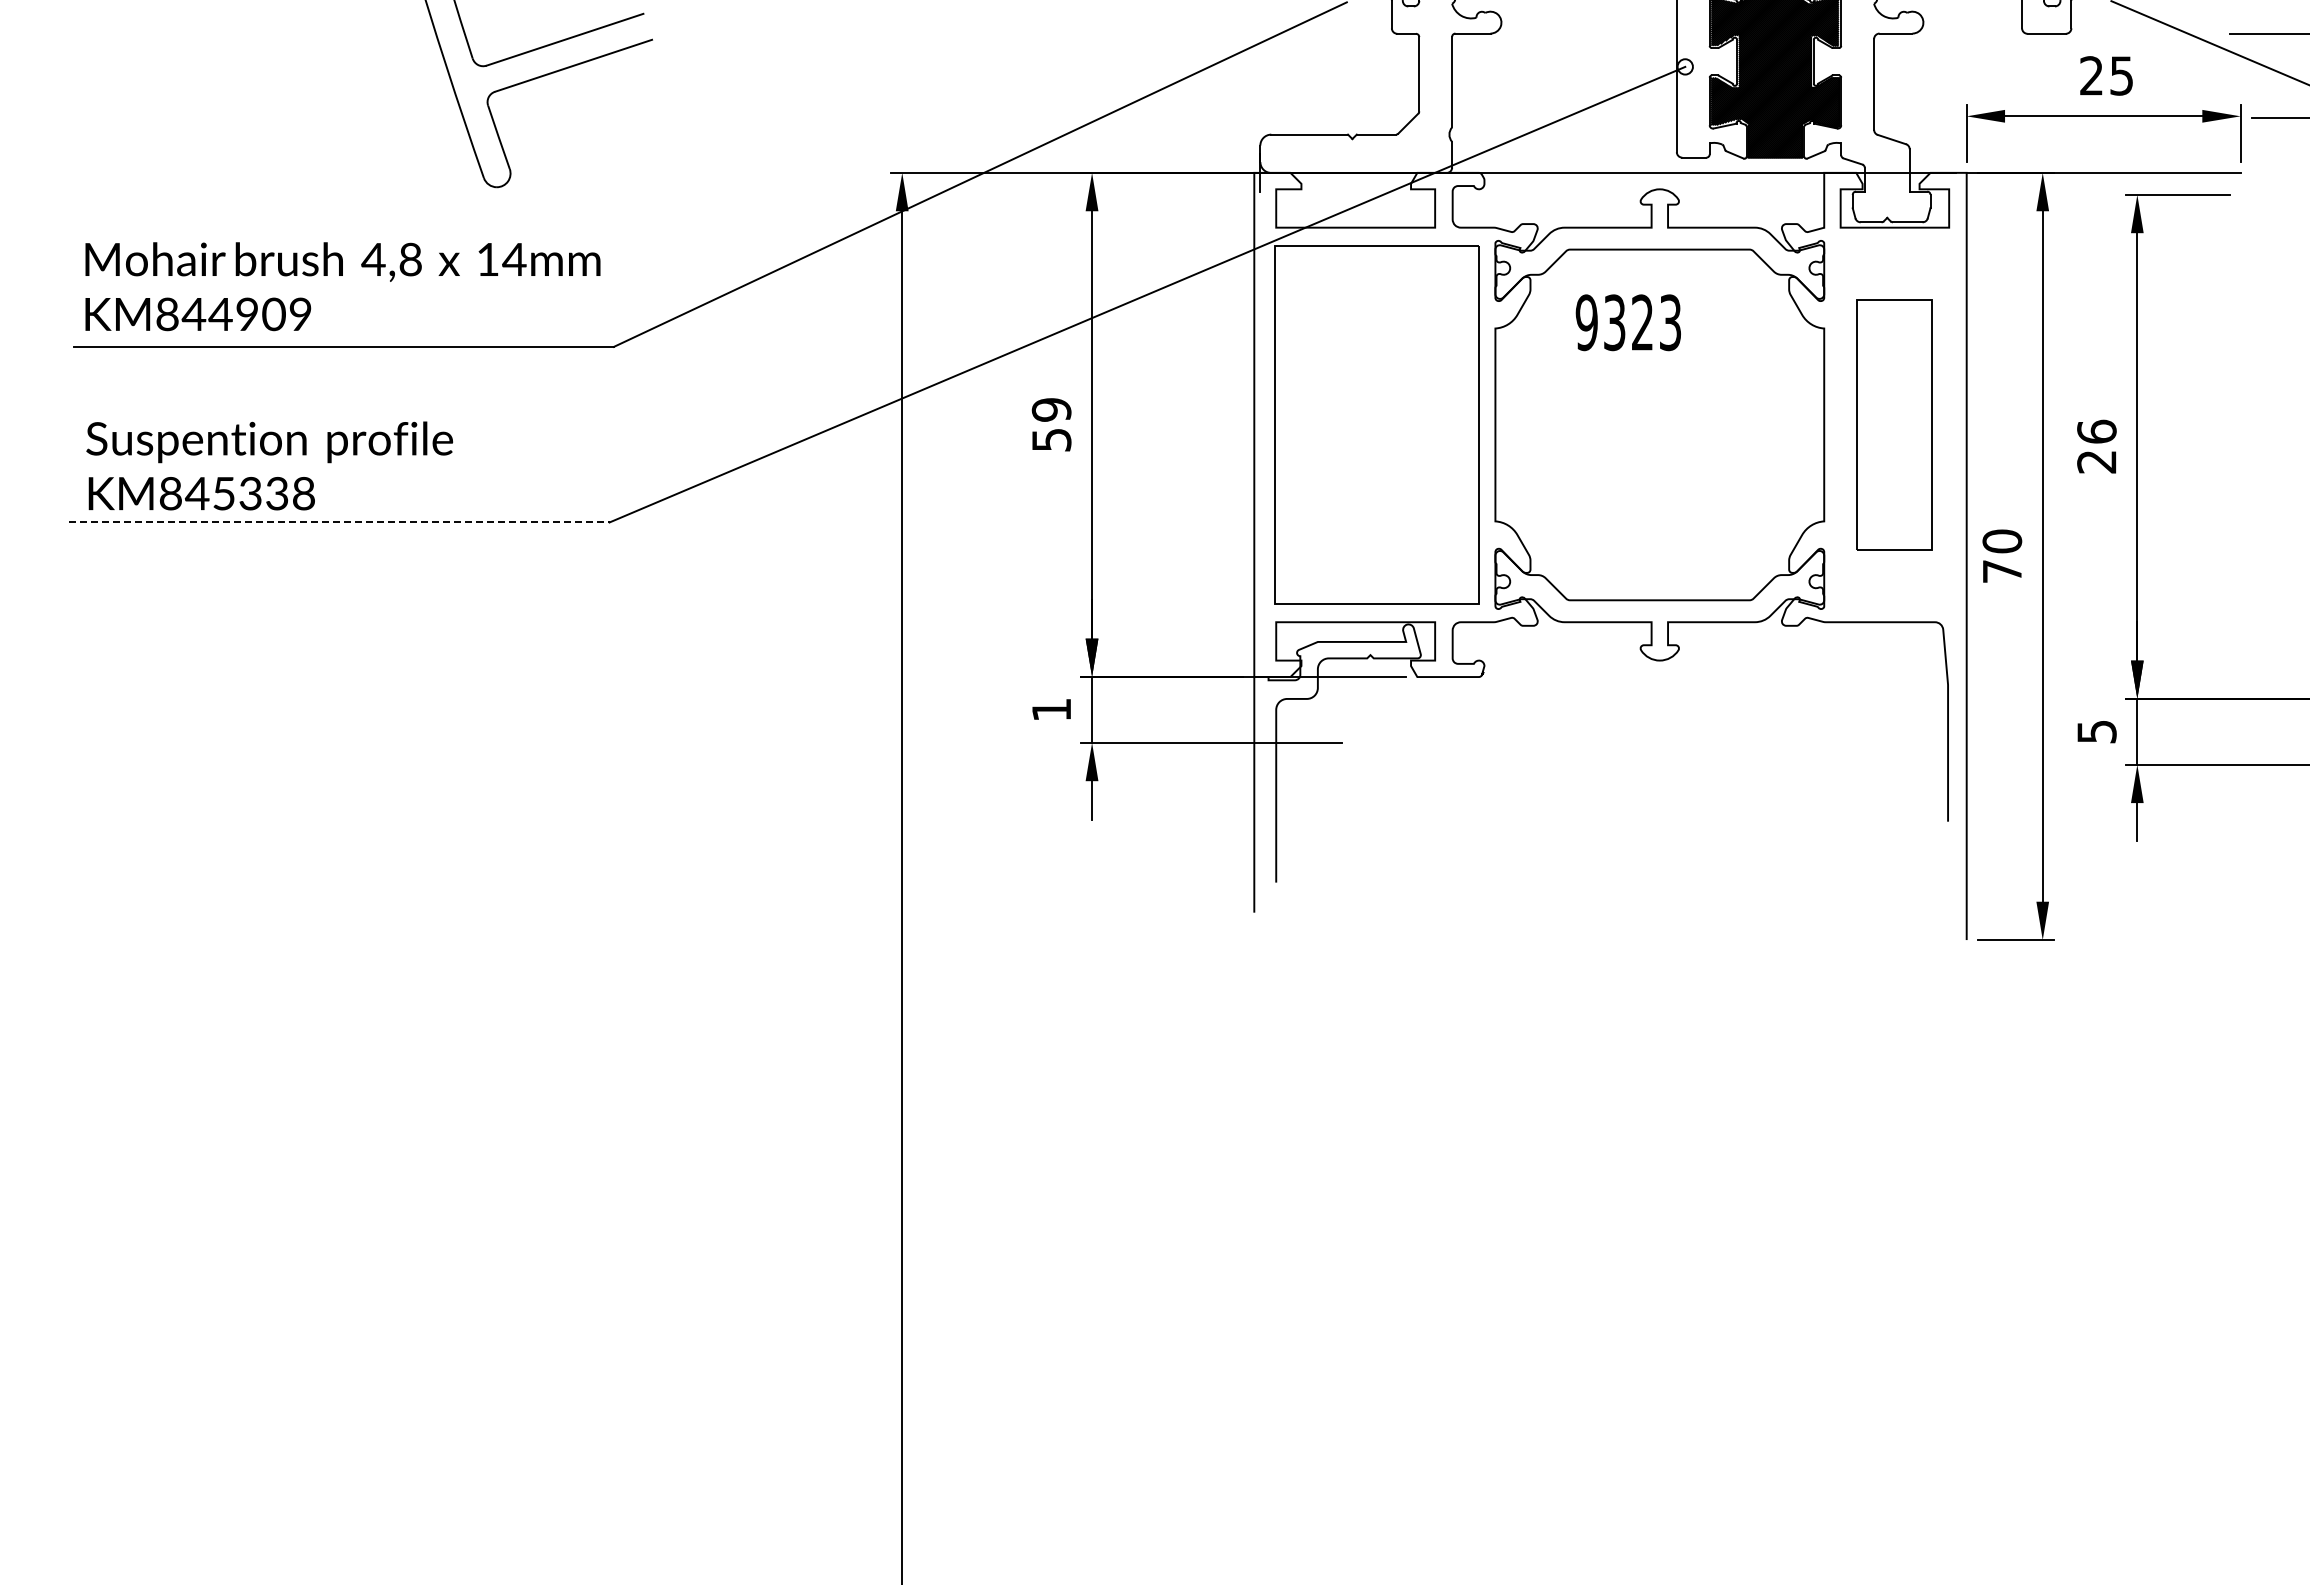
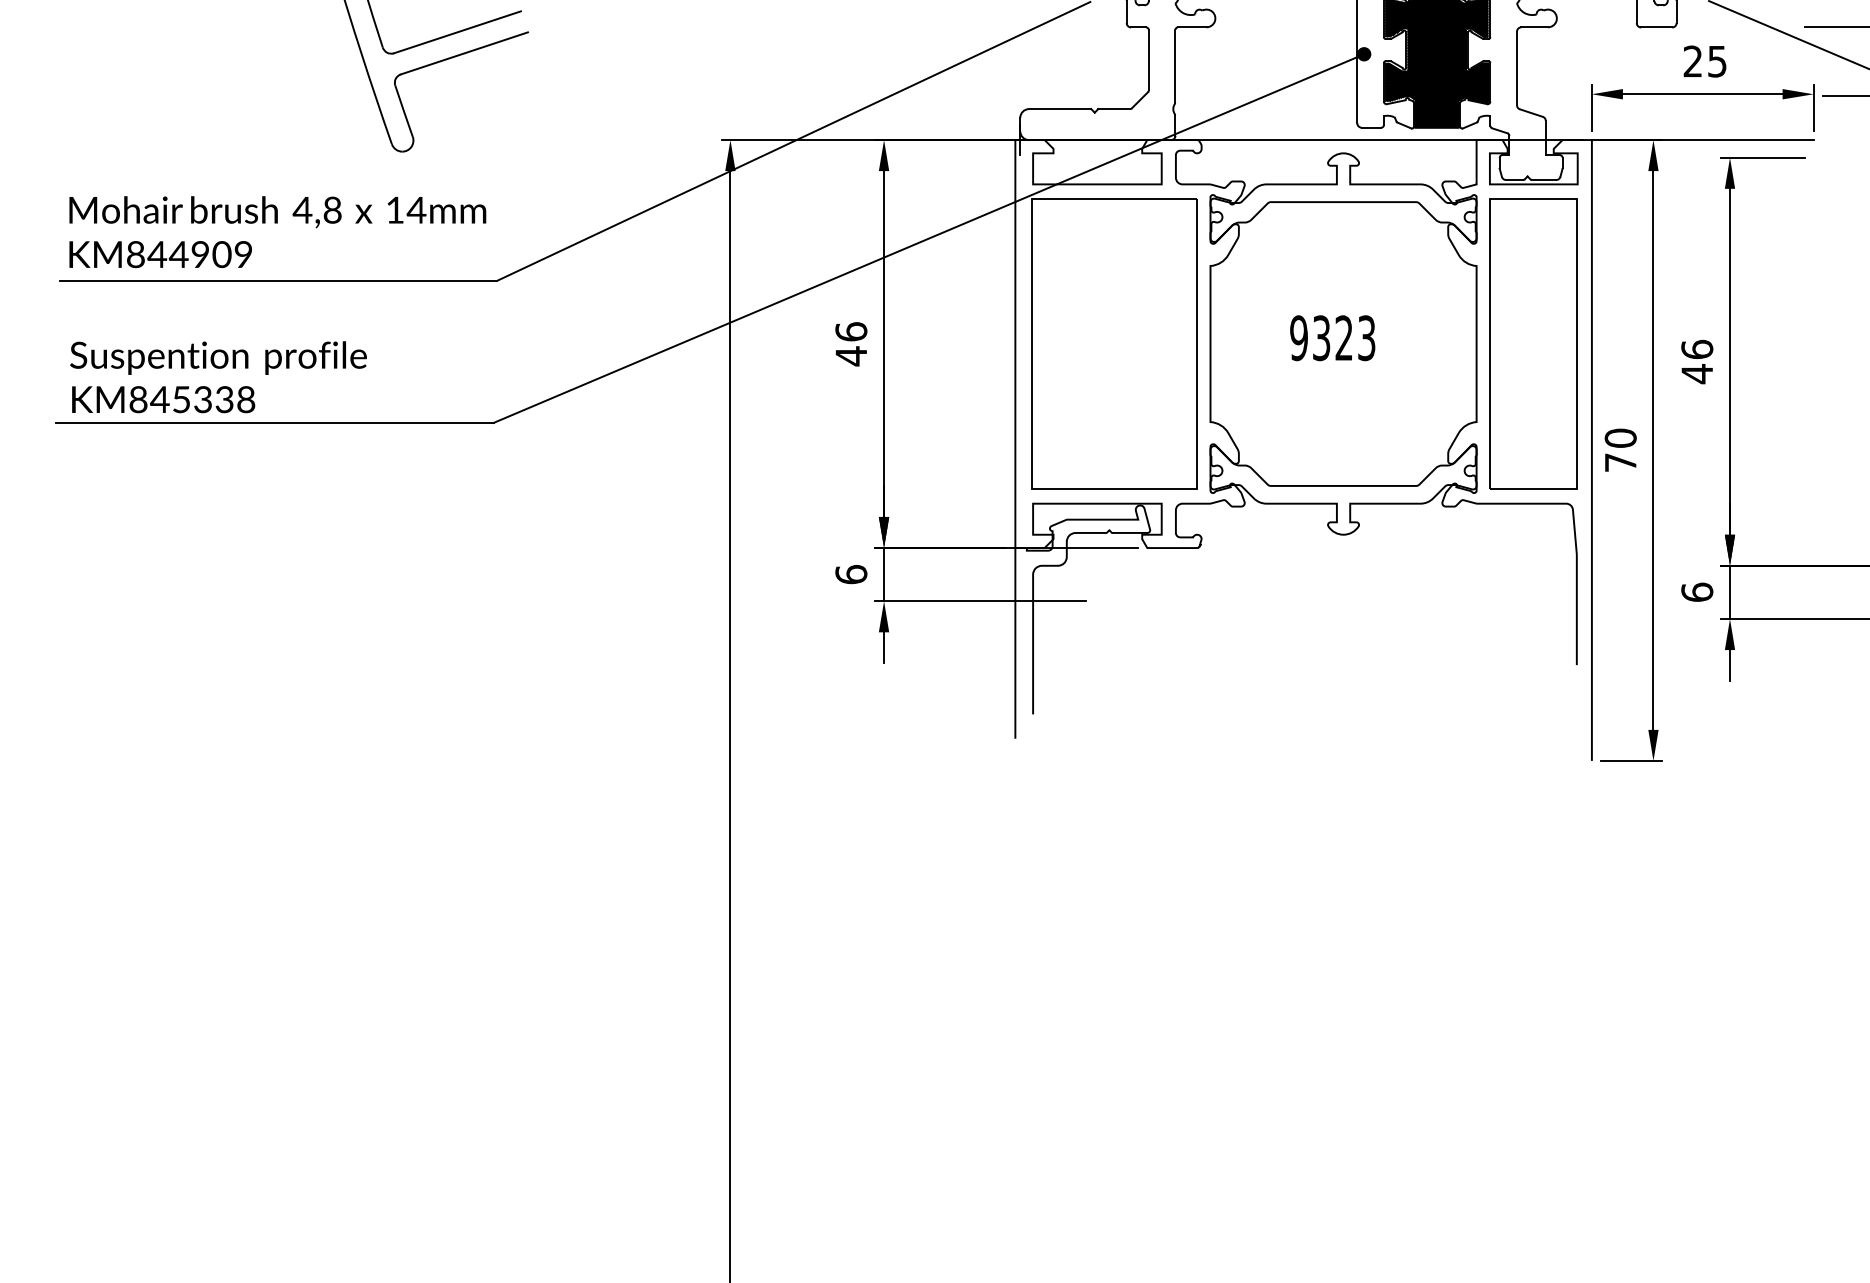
fill: (1684, 66) -> (1363, 53), added
text: (1627, 322) -> (1331, 338), moved
text: (1051, 424) -> (851, 343), 59 -> 46
part: (1894, 424) -> (1533, 343), size x1.43
text: (2096, 461) -> (1696, 373), 26 -> 46
line: (339, 522) -> (275, 422), dashed -> solid
text: (1051, 709) -> (851, 574), 1 -> 6
text: (2096, 731) -> (1696, 592), 5 -> 6

